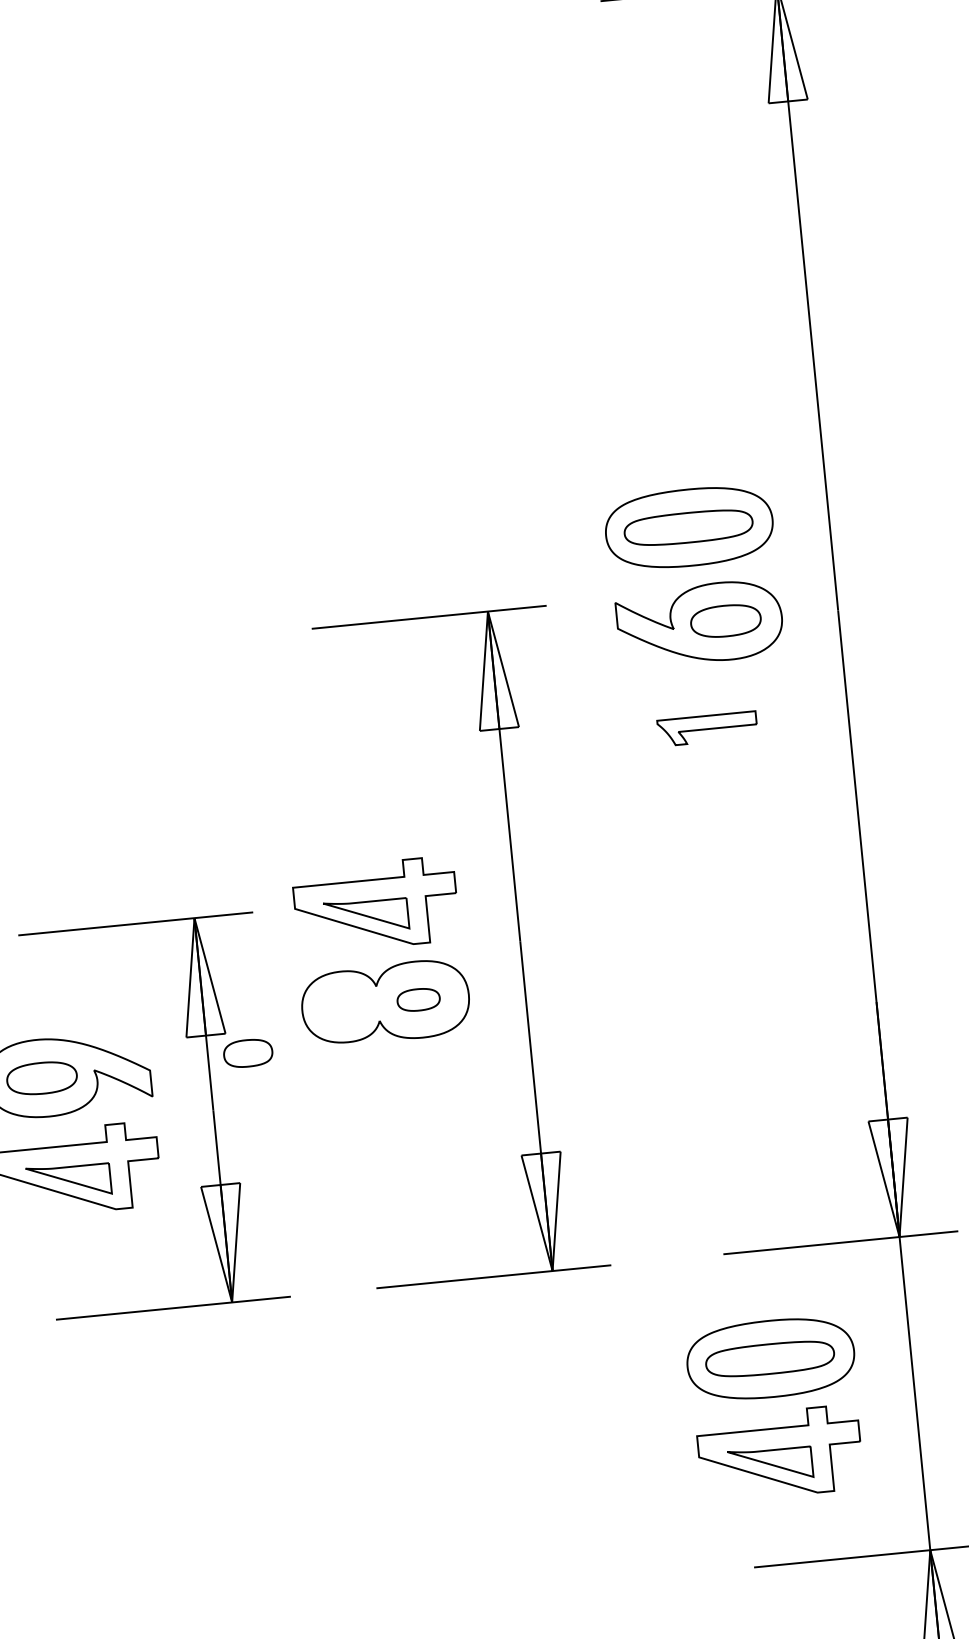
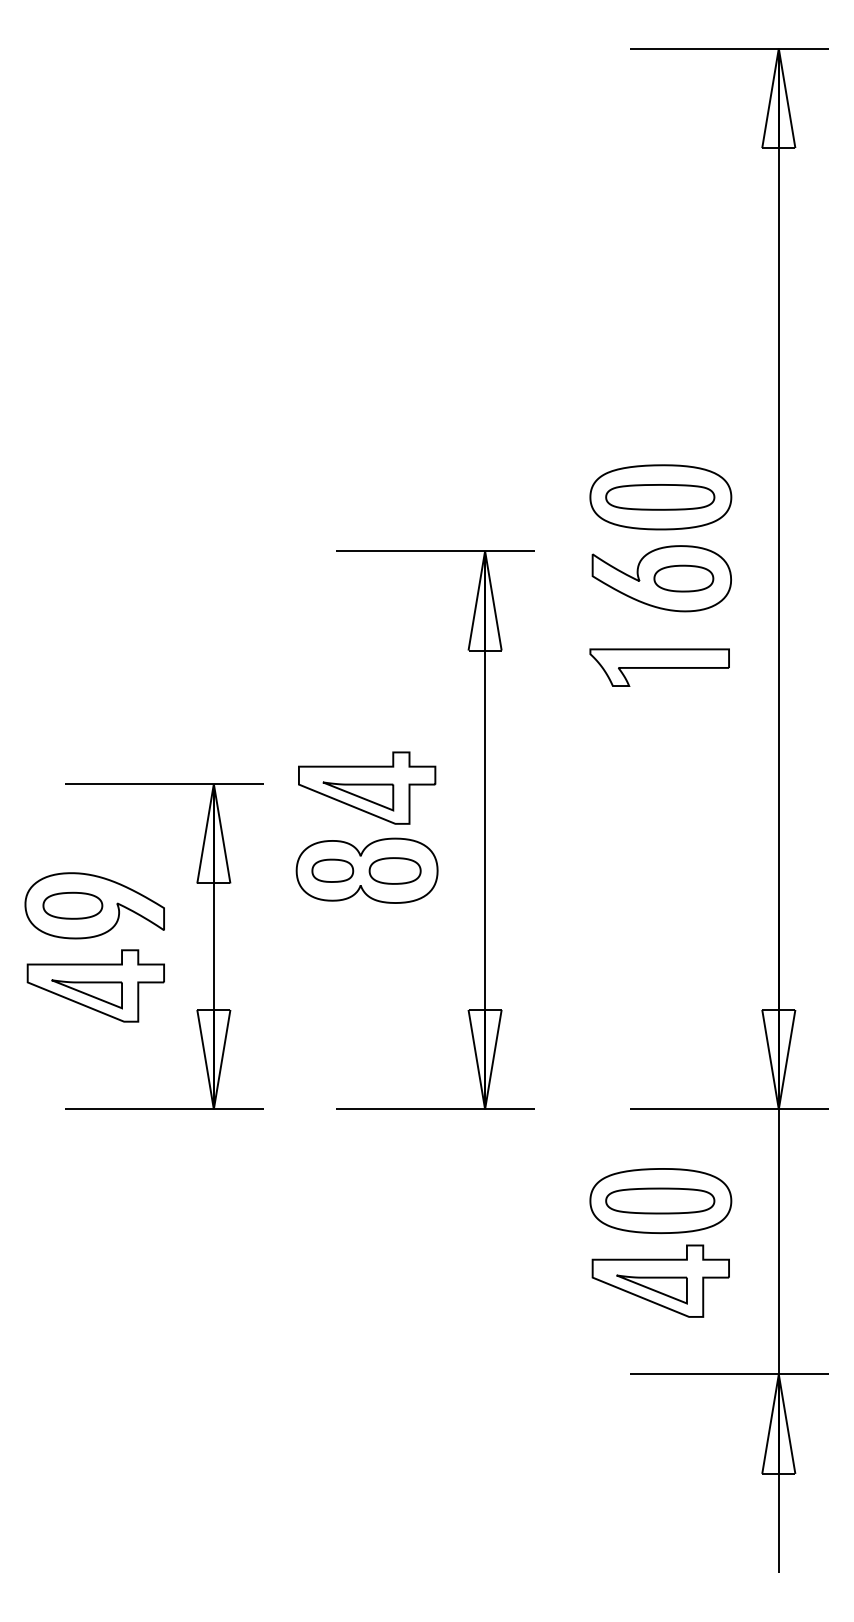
part: (707, 728) -> (659, 667), size x1.67
part: (417, 999) -> (394, 870), size x1.43
part: (247, 1053) -> (332, 870), moved

